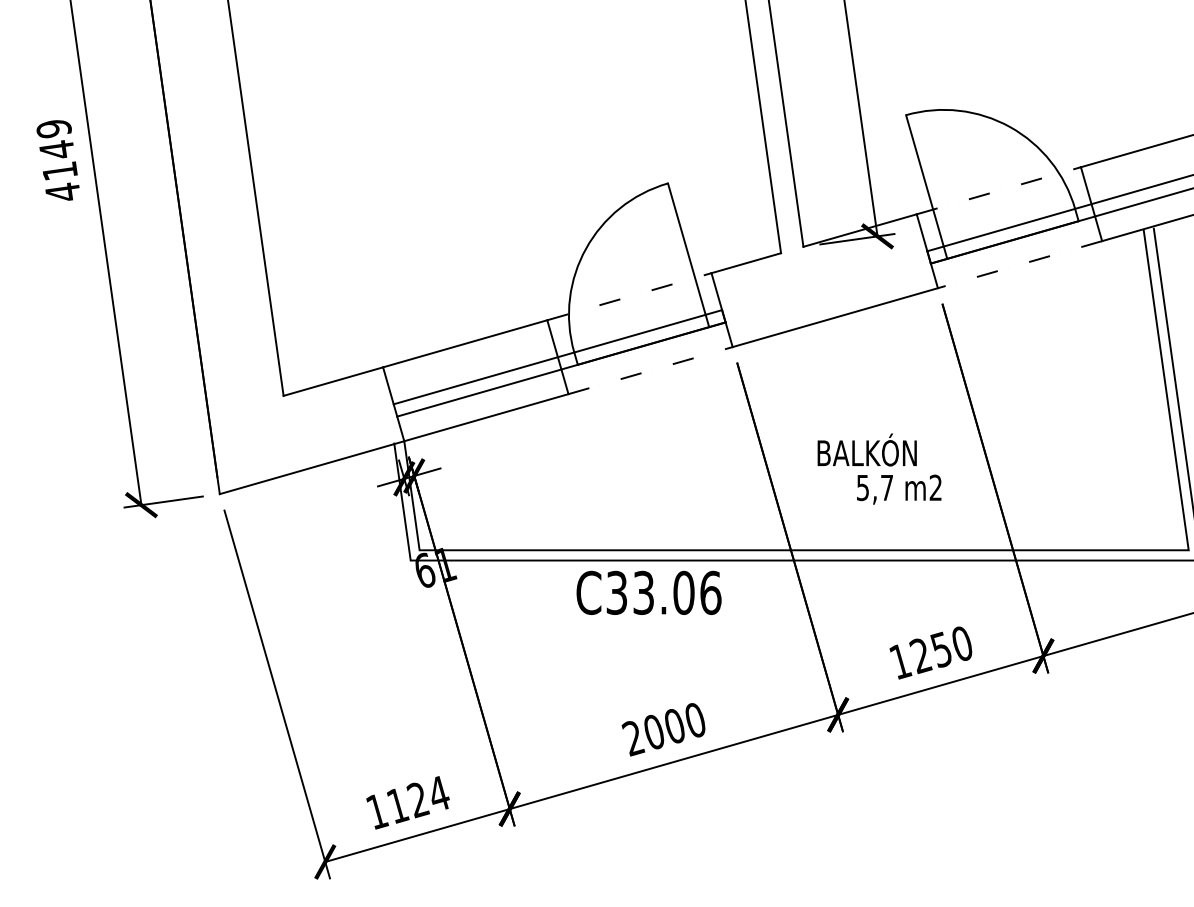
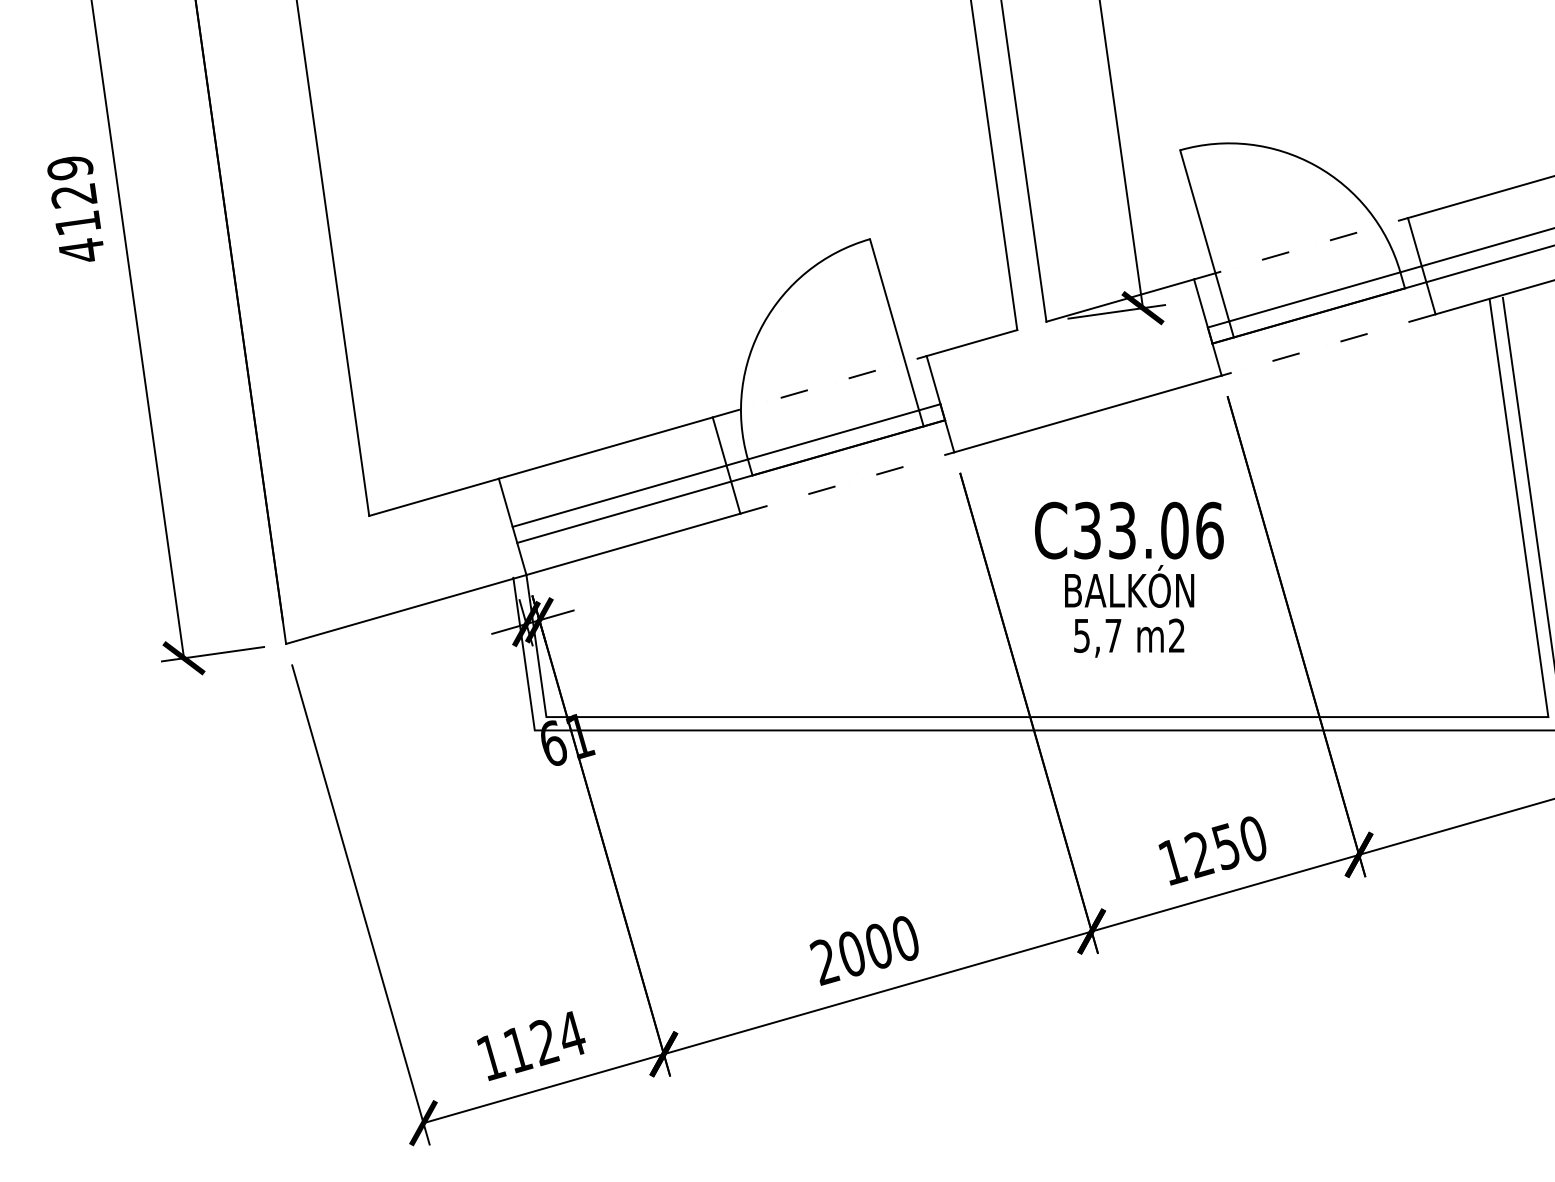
text: (57, 149) -> (74, 195), 4149 -> 4129
text: (899, 489) -> (1129, 637), moved
text: (649, 592) -> (1129, 530), moved

